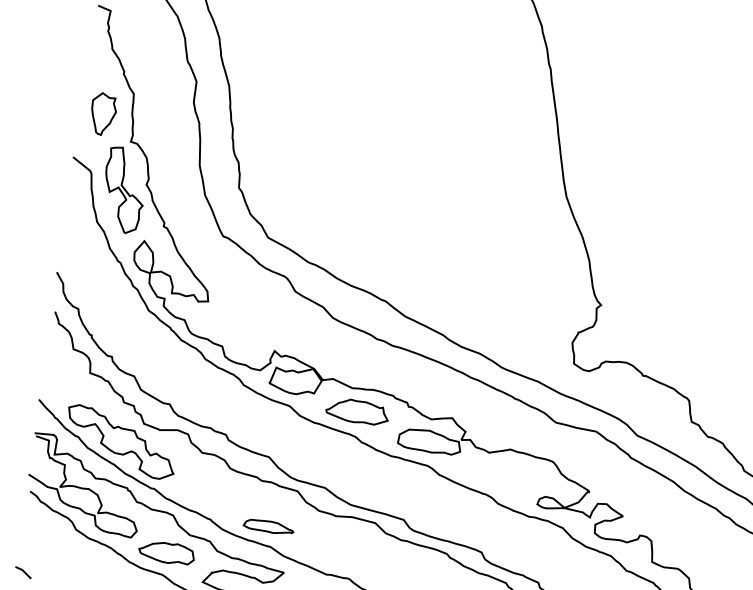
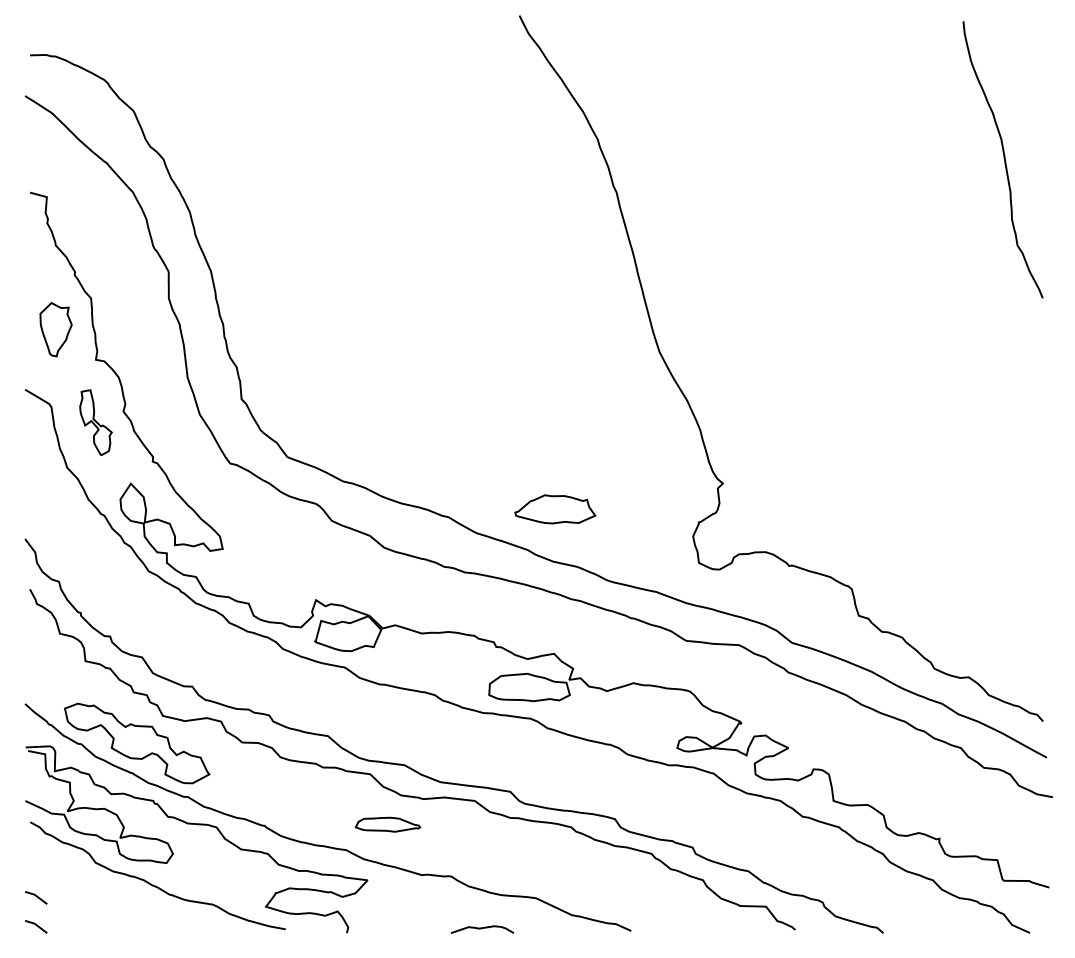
part: (123, 190) -> (95, 422), size x0.6
part: (357, 411) -> (555, 509), moved
part: (268, 526) -> (387, 824), moved
line: (26, 550) -> (36, 897), added
part: (166, 552) -> (214, 875), removed

